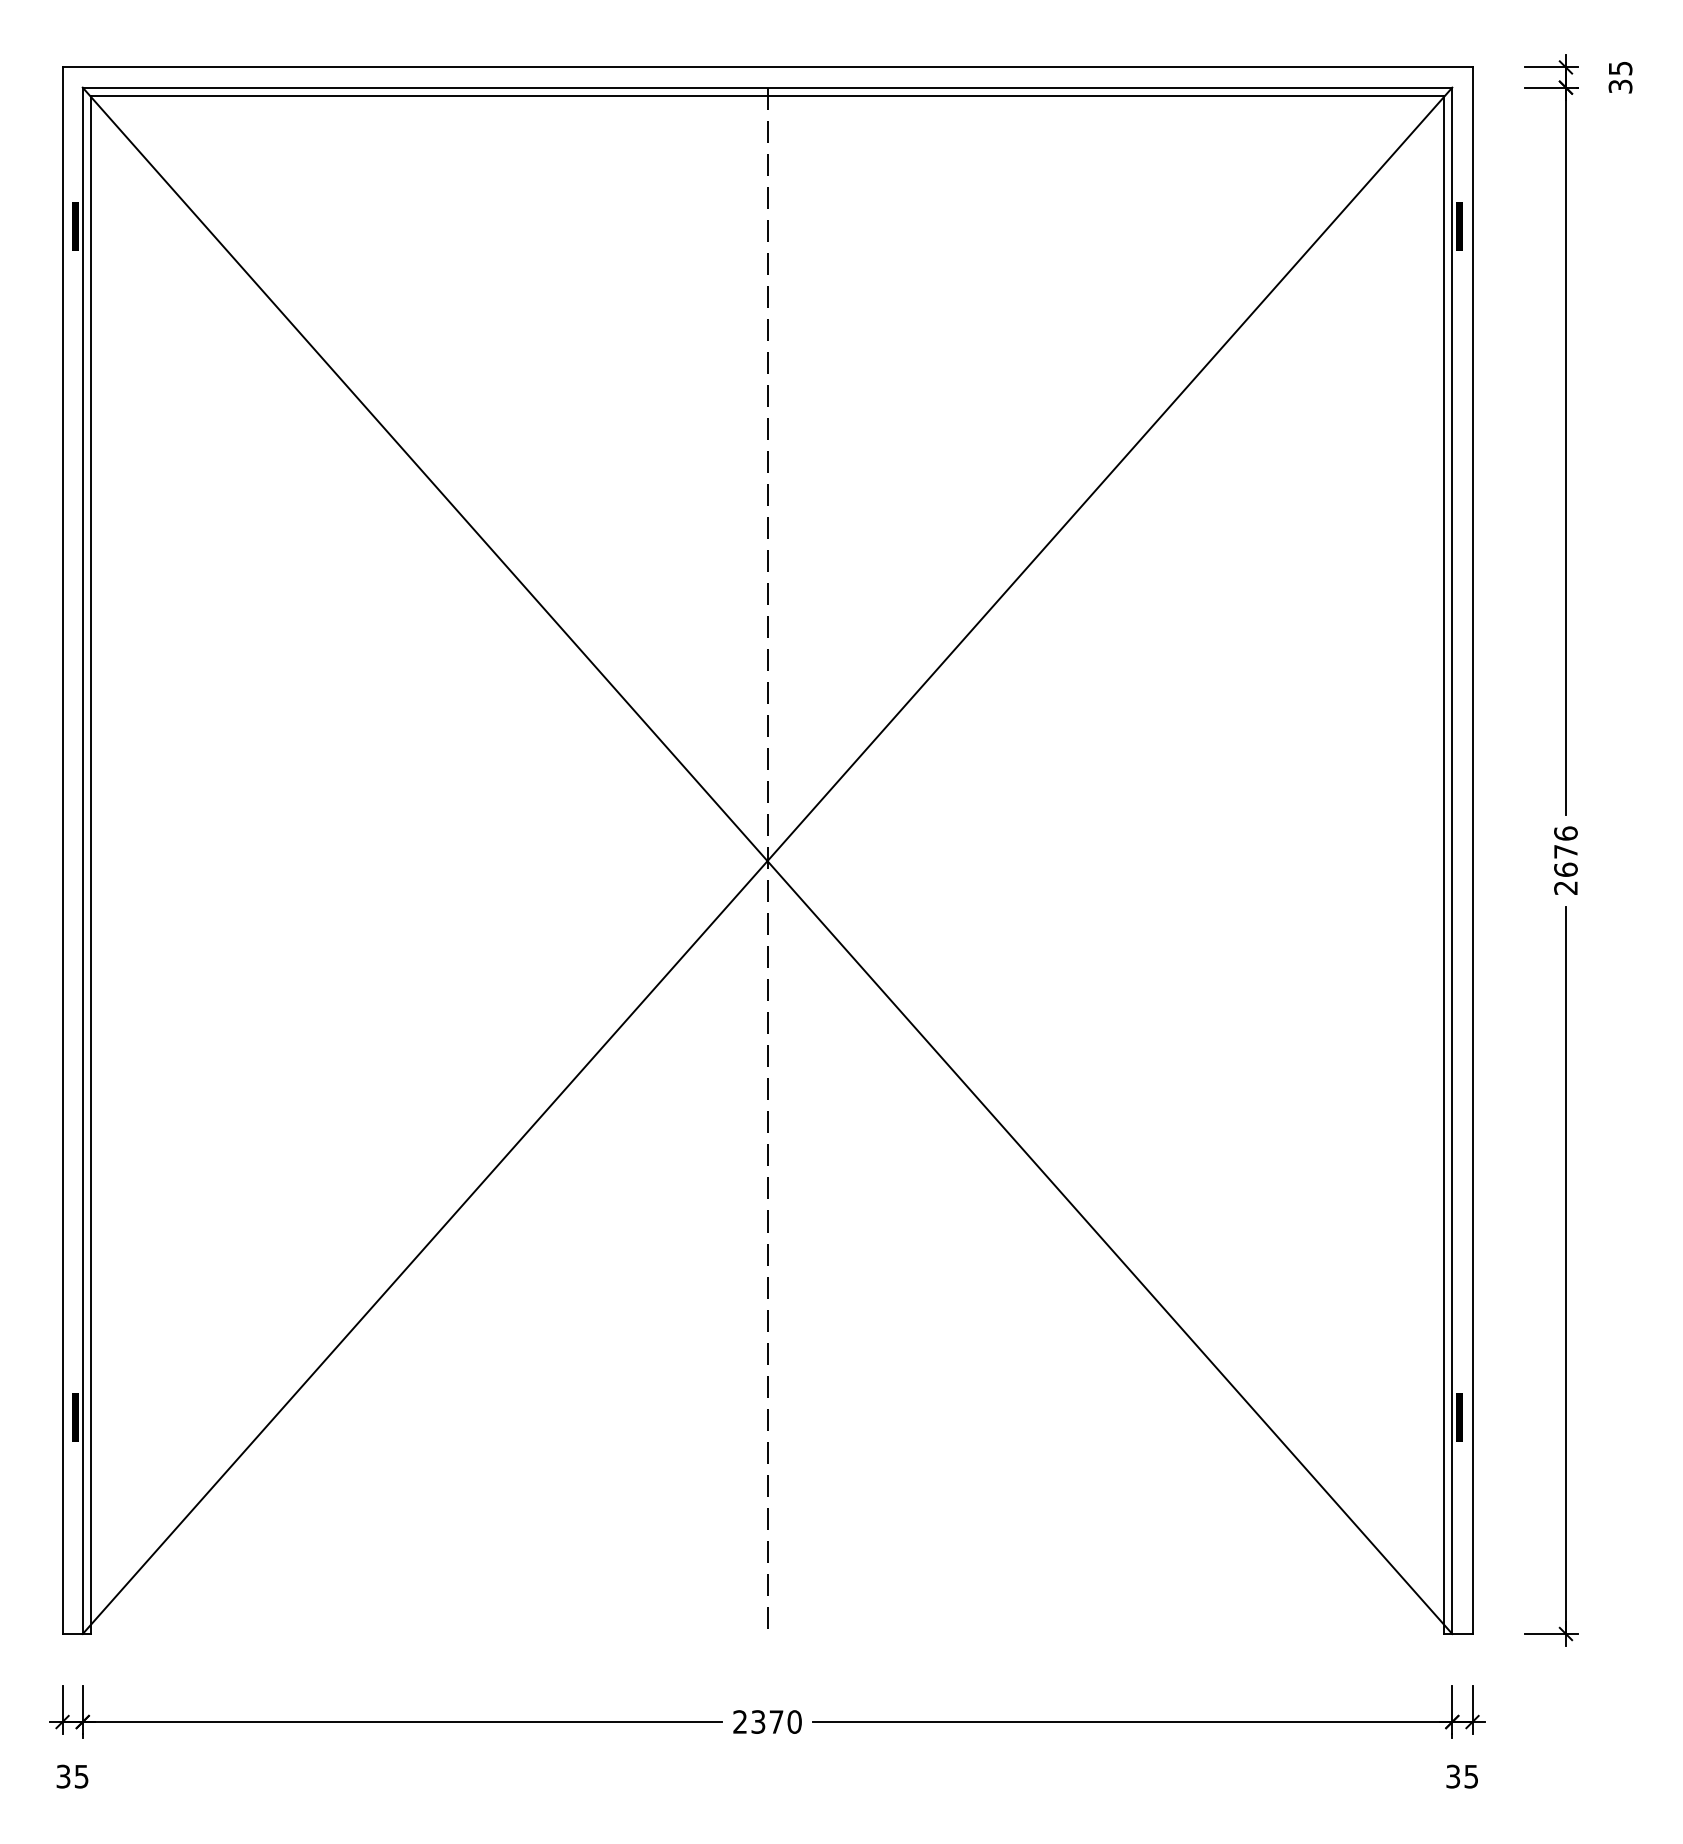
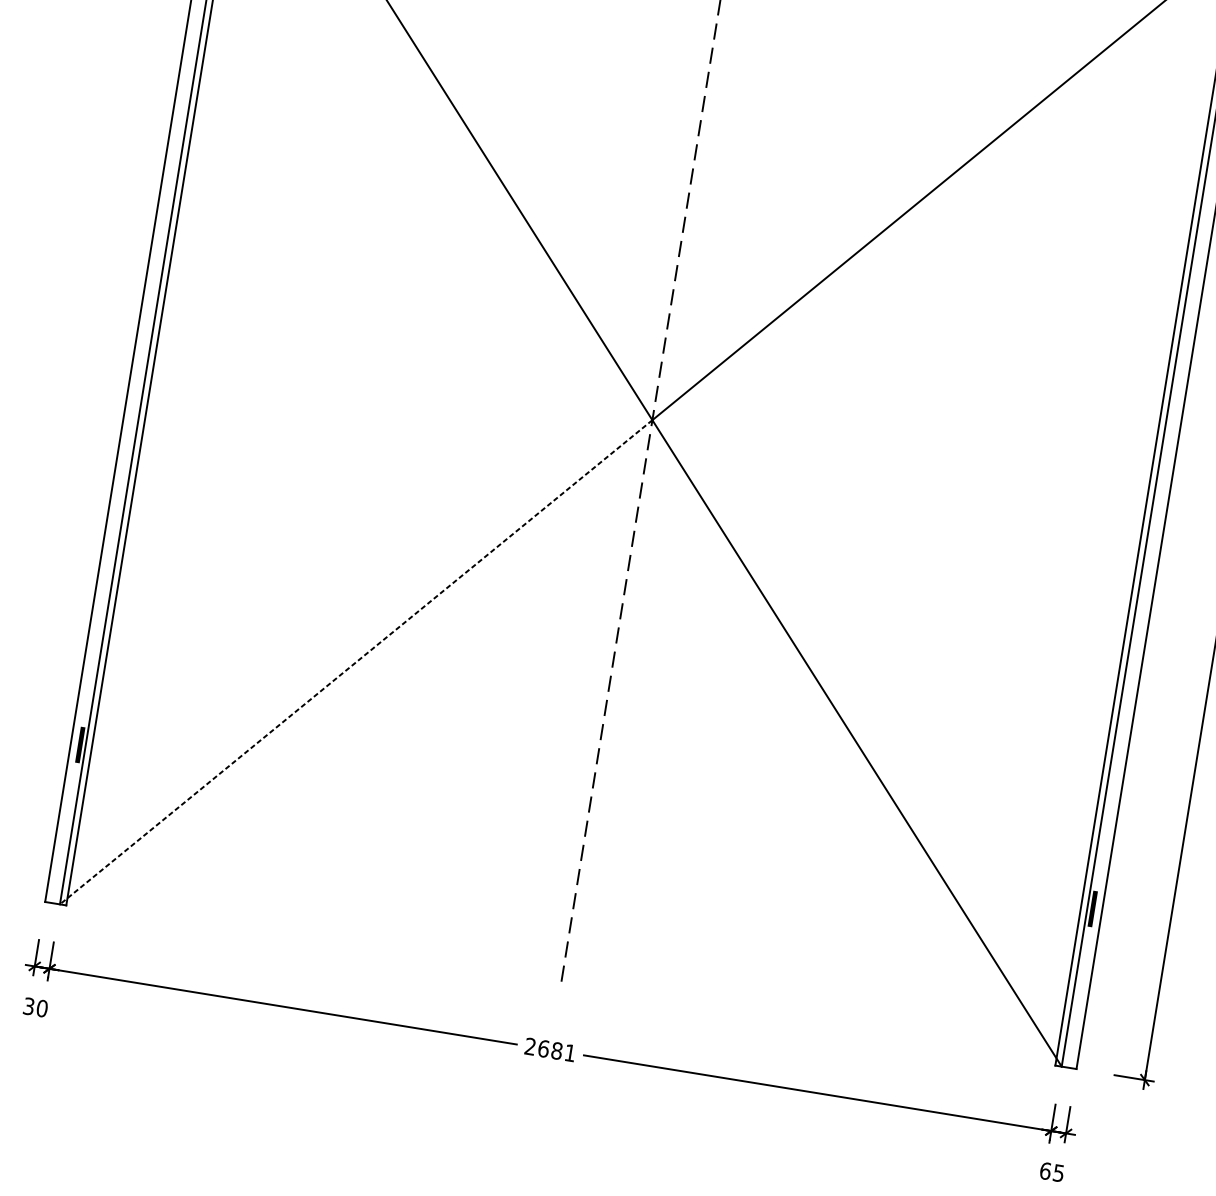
line: (424, 1247) -> (355, 662), solid -> dashed
text: (776, 1721) -> (557, 1050), 2370 -> 2681
text: (81, 1776) -> (42, 1008), 35 -> 30
text: (1453, 1776) -> (1045, 1171), 35 -> 65

